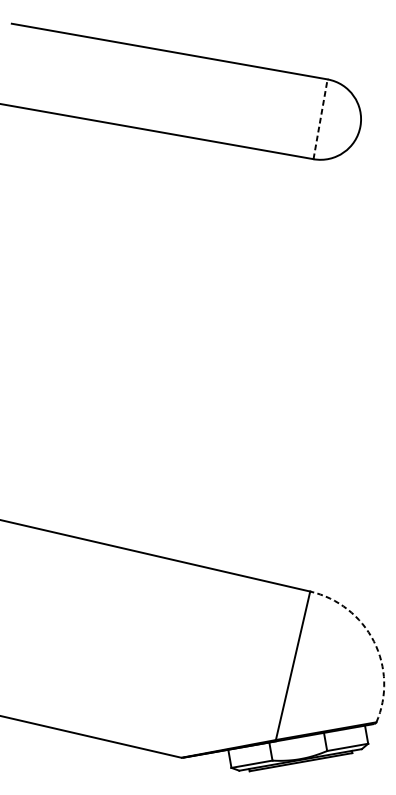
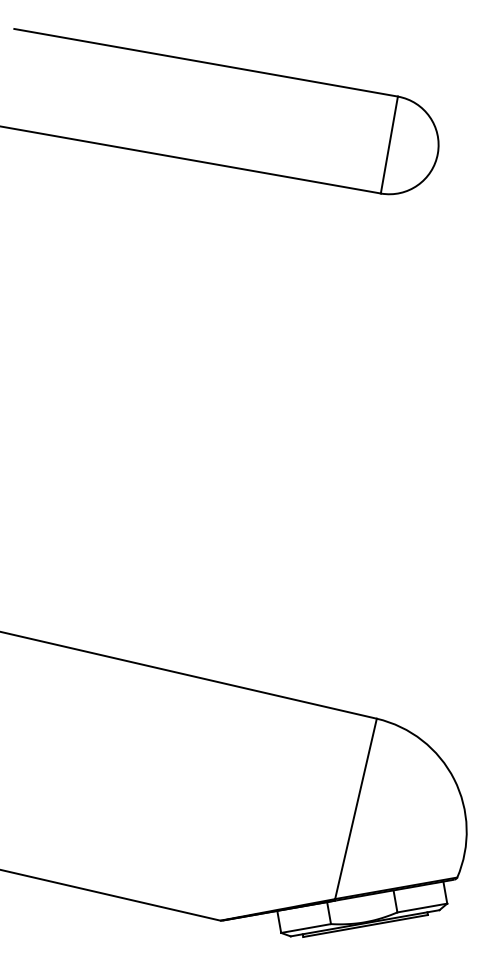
line: (320, 118) -> (389, 144), dashed -> solid
arc: (374, 641) -> (454, 779), dashed -> solid

